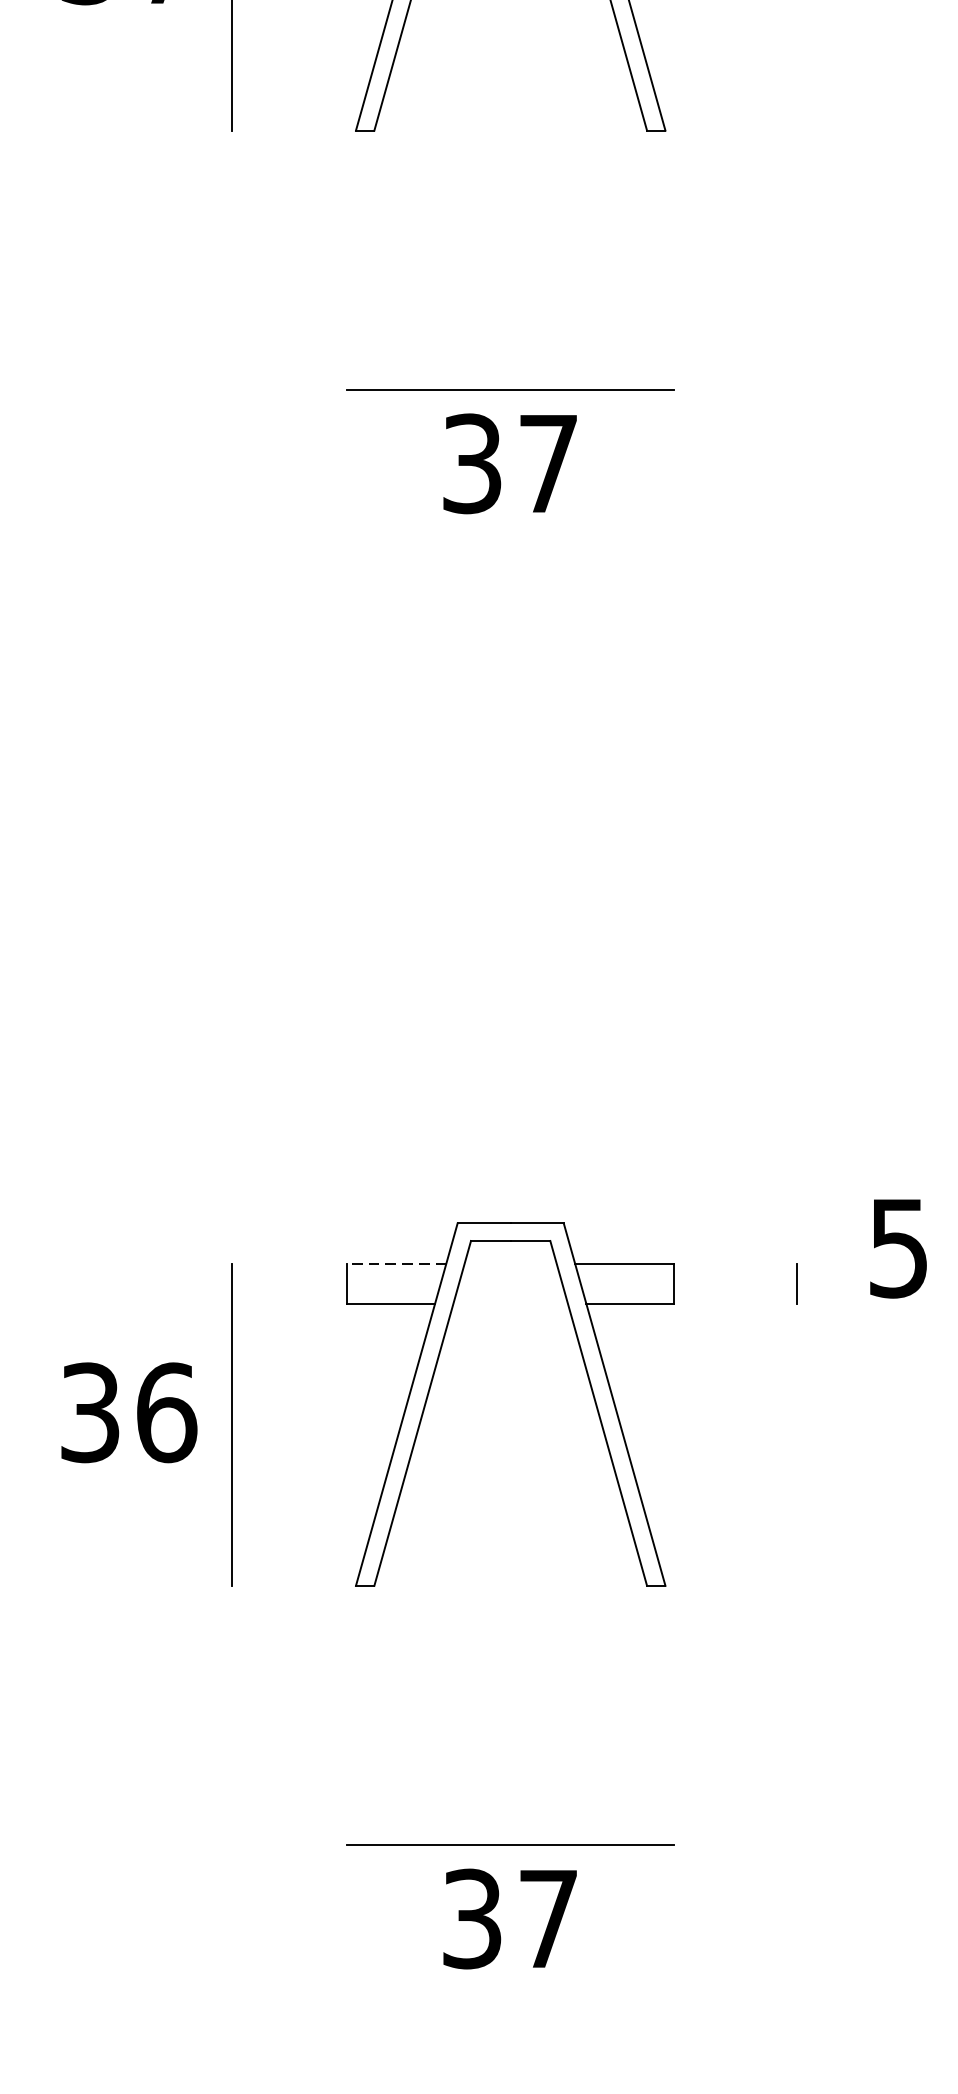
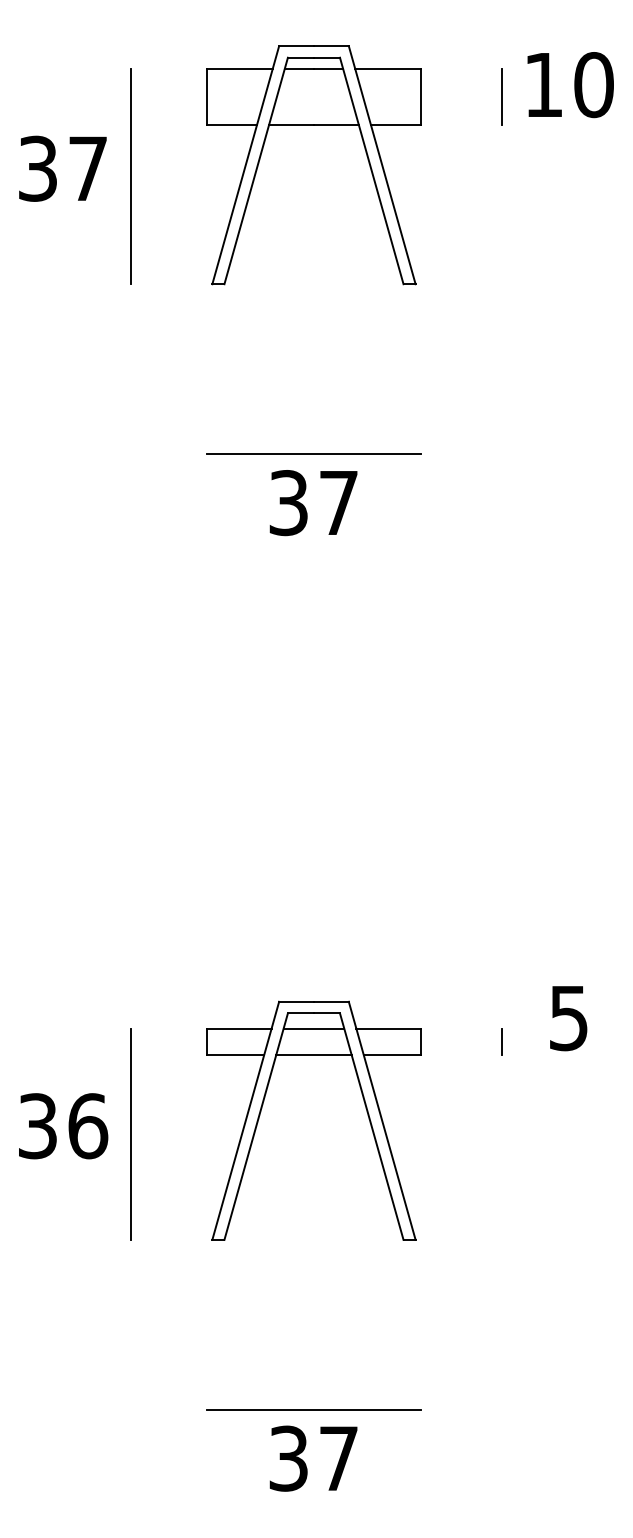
line: (397, 1263) -> (239, 1028), dashed -> solid
line: (509, 1263) -> (313, 1028), added
line: (509, 1303) -> (313, 1054), added

